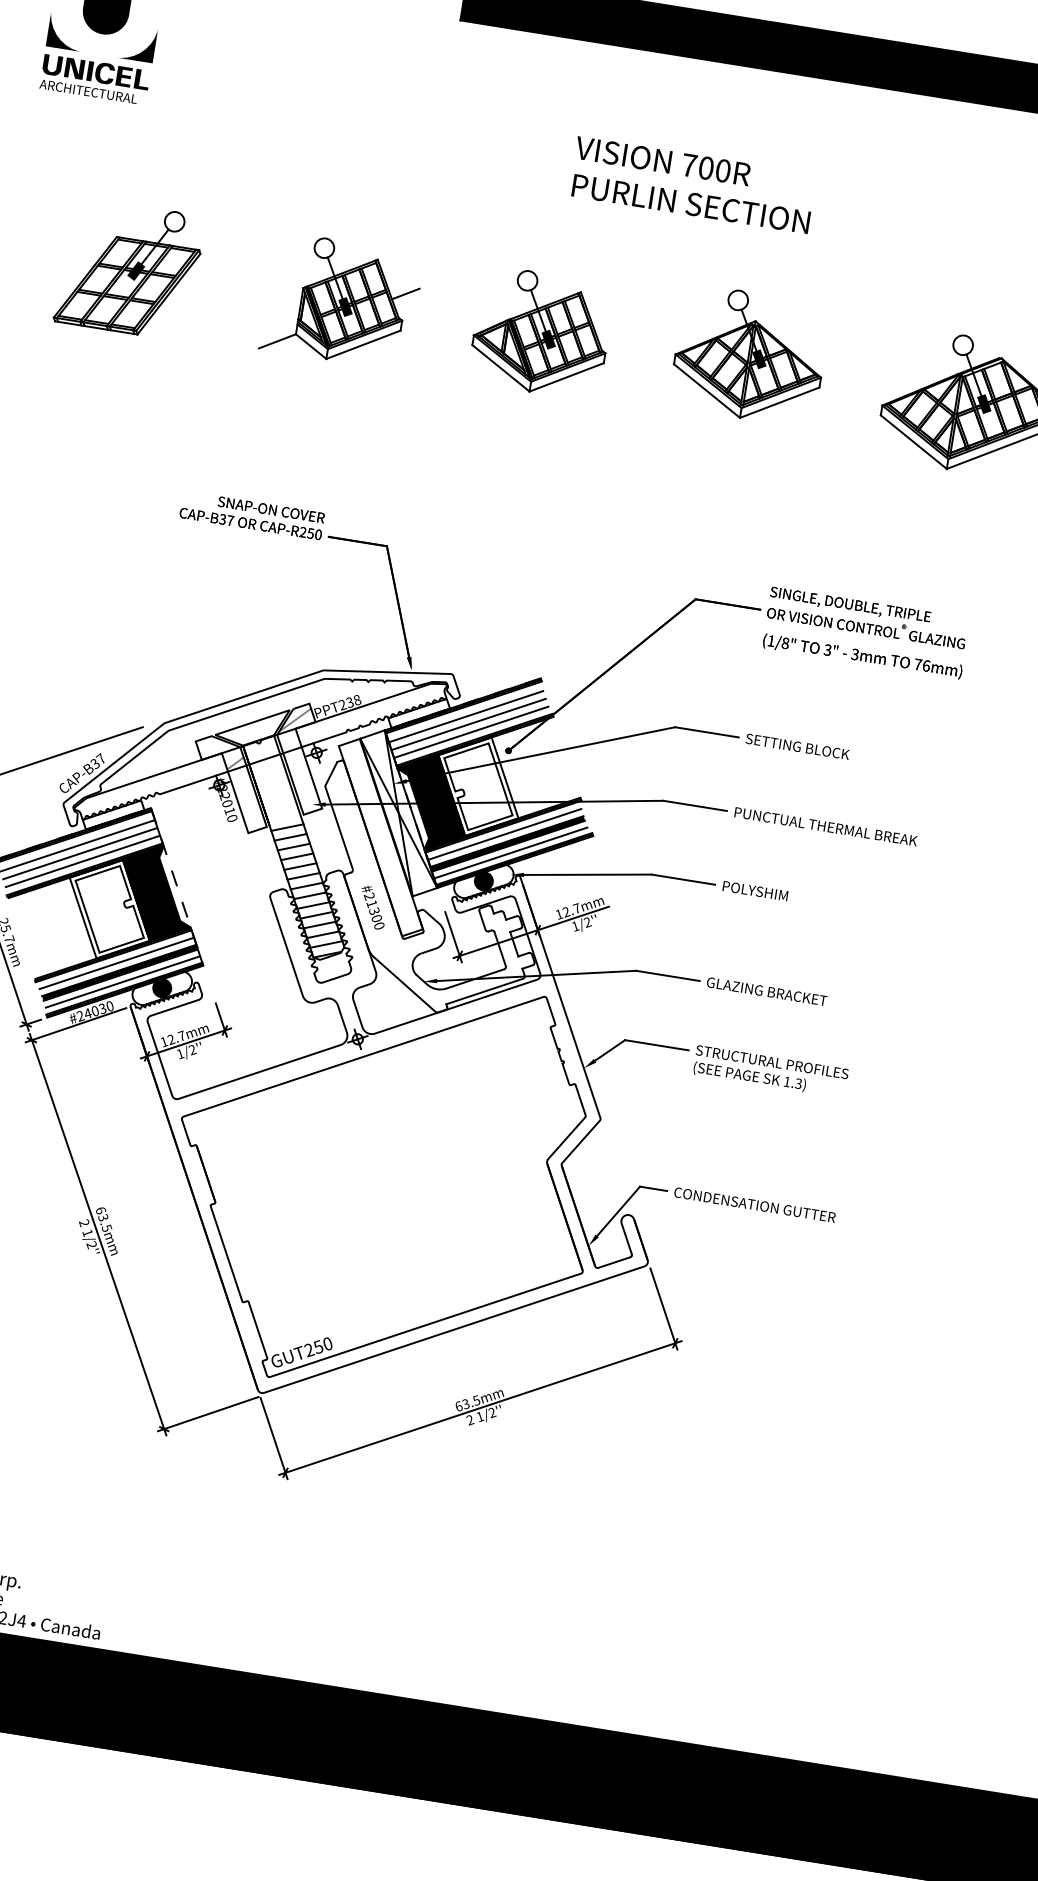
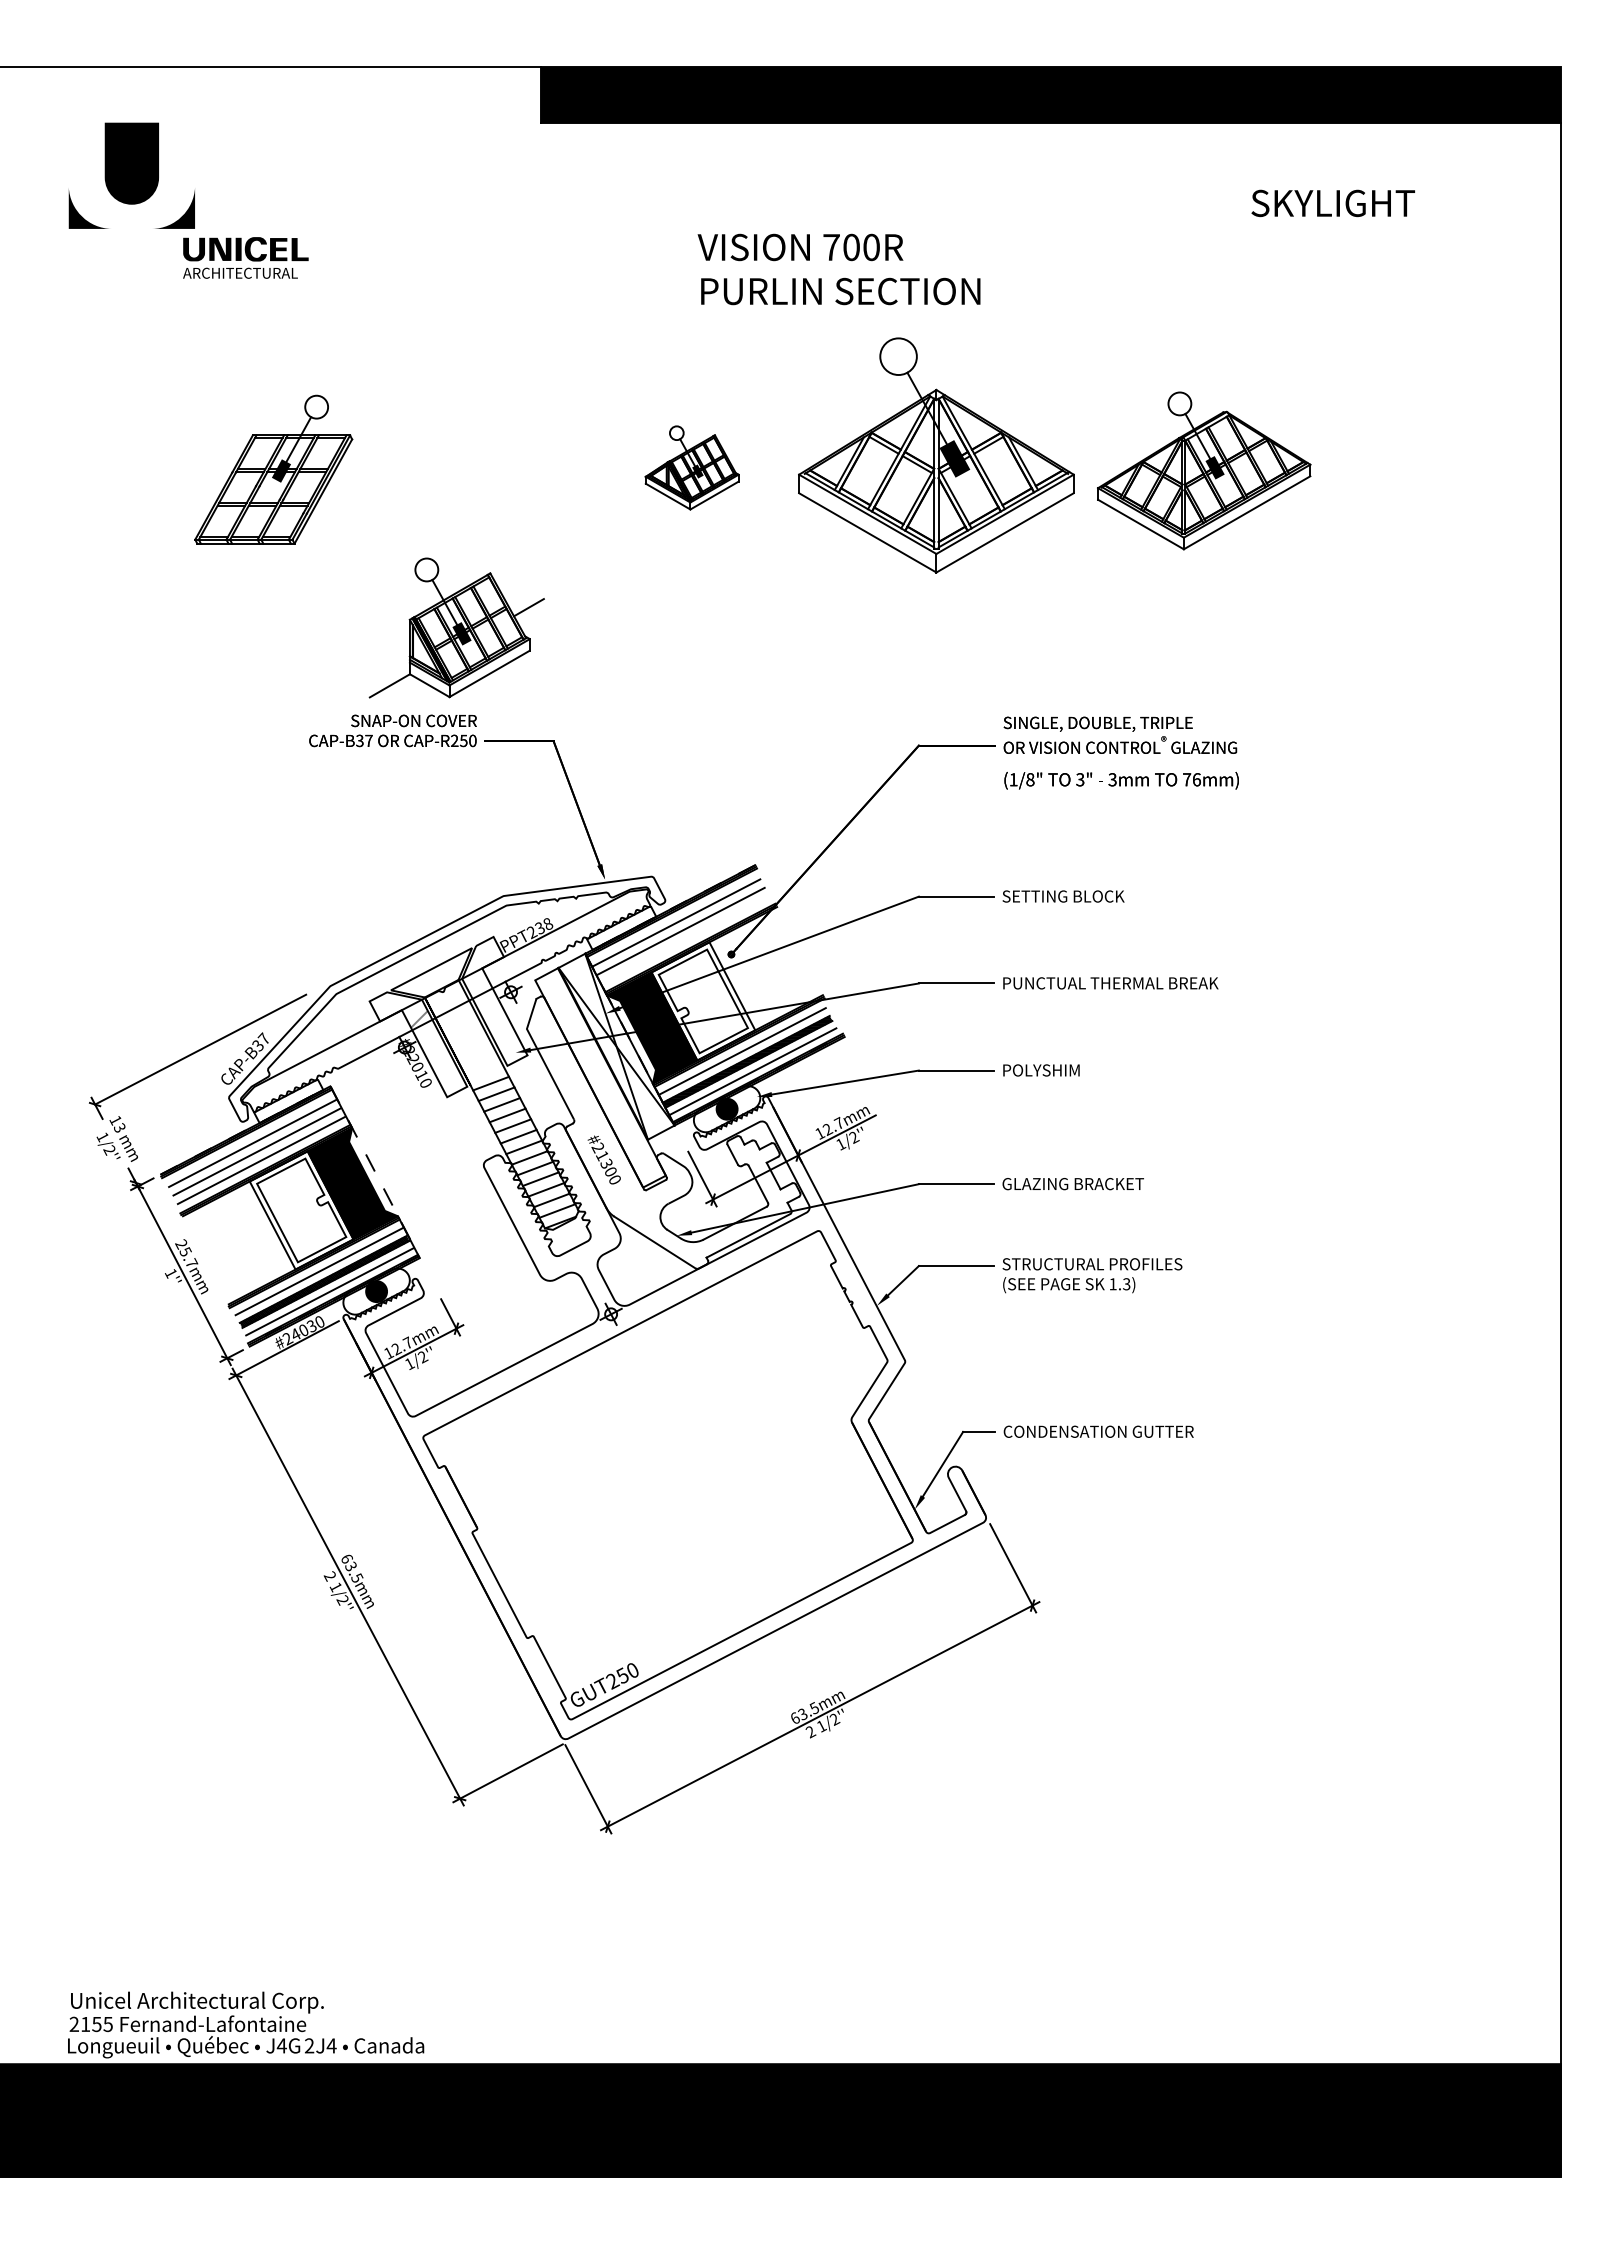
text: (94, 78) -> (245, 257), moved
part: (129, 268) -> (273, 469), moved
part: (341, 300) -> (456, 627), moved
part: (540, 332) -> (691, 467), size x0.6
part: (749, 355) -> (936, 455), size x1.6
hatch: (294, 720) -> (479, 958), removed
line: (471, 731) -> (685, 939), removed

